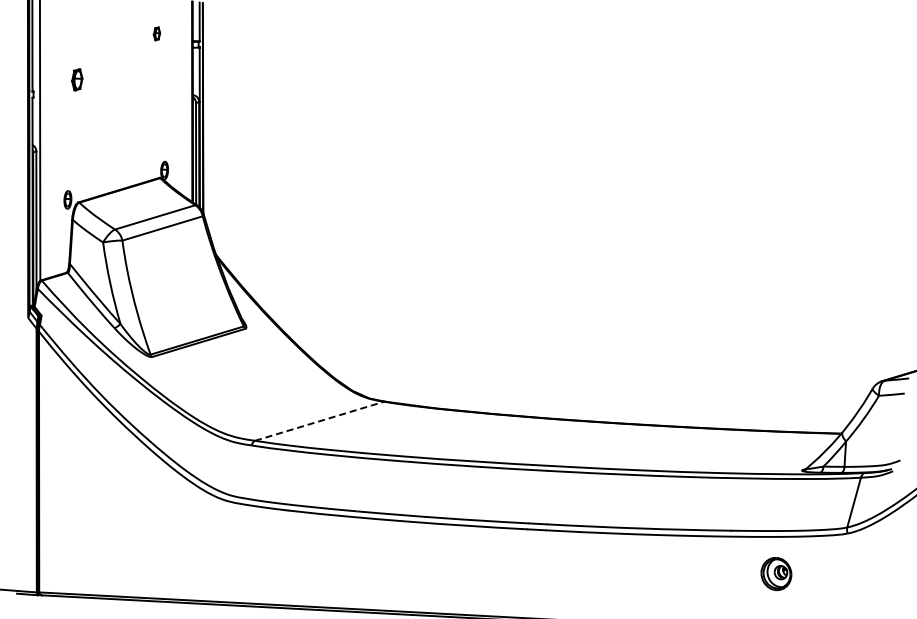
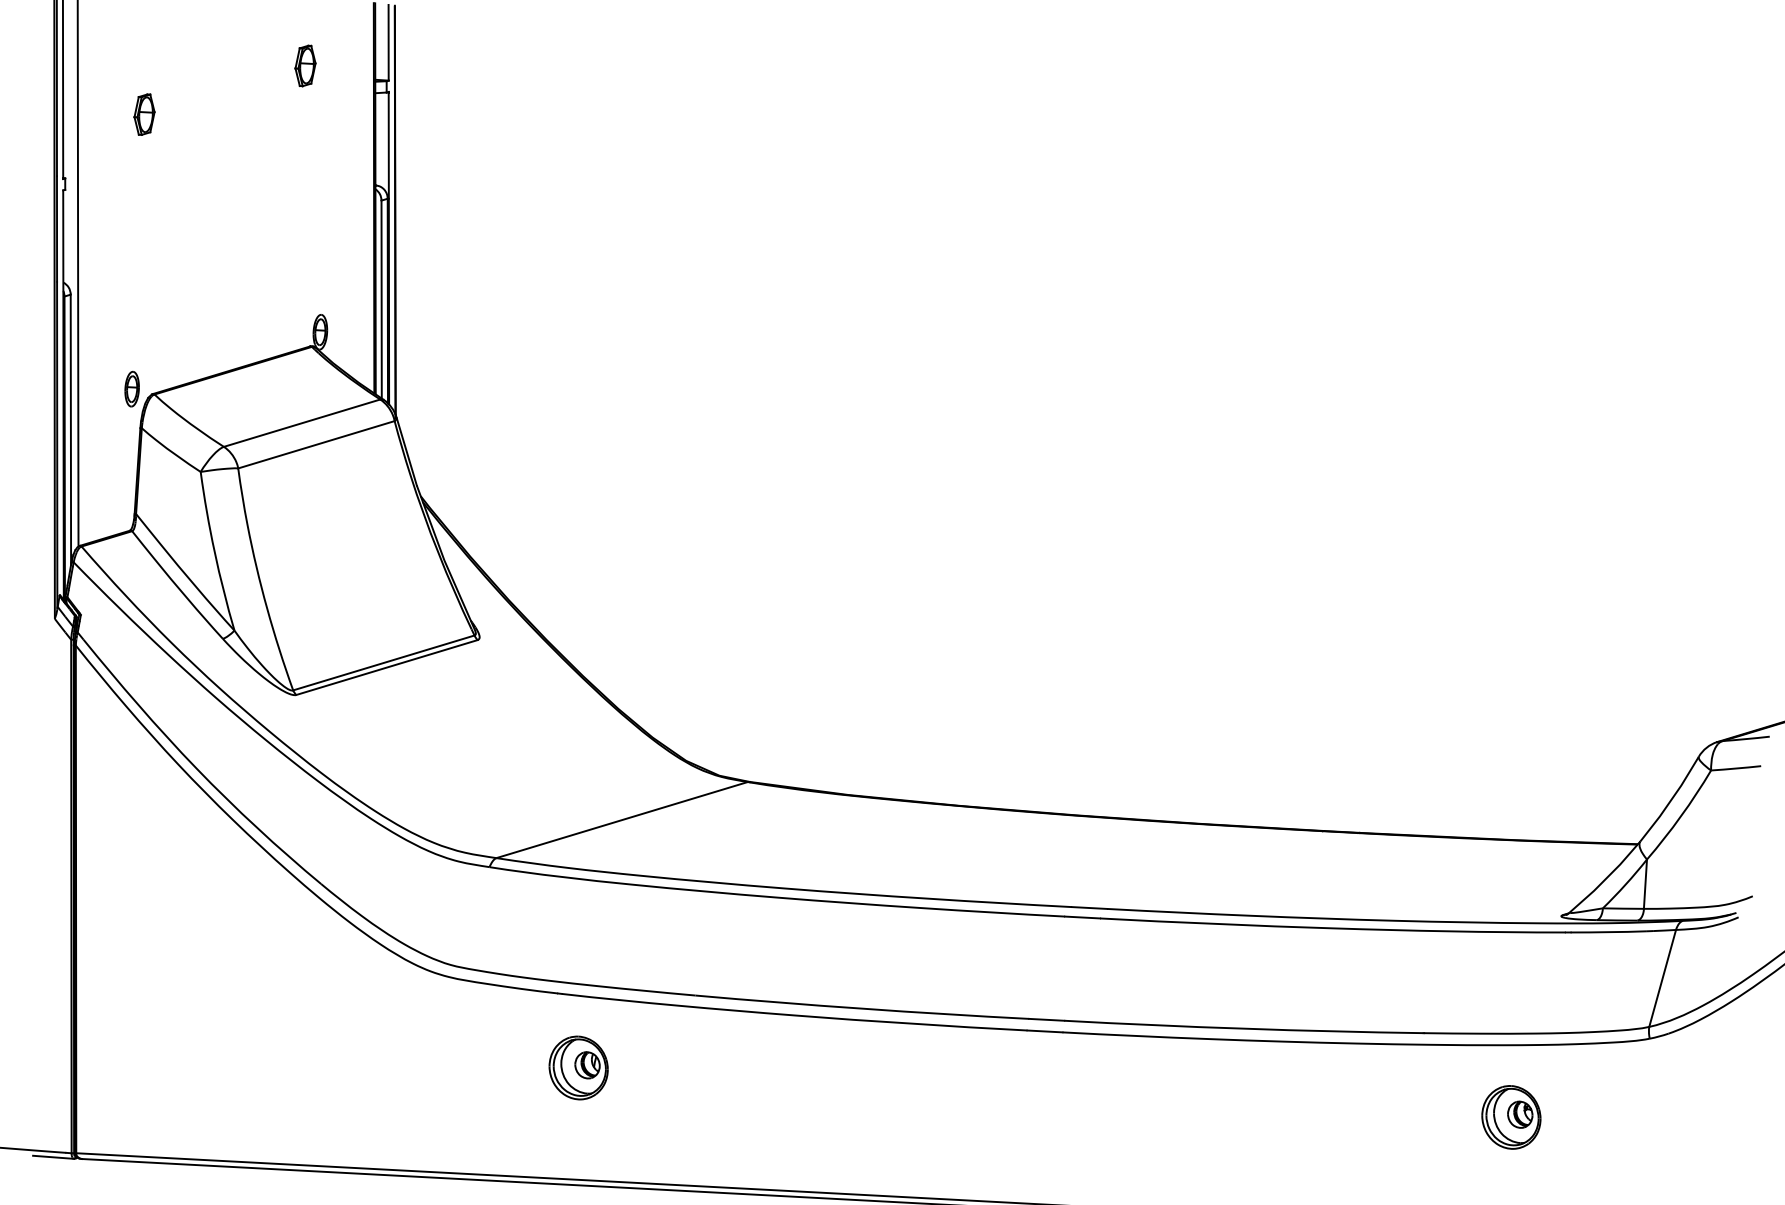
part: (156, 33) -> (304, 65), size x1.67
part: (77, 79) -> (144, 113), moved
line: (320, 421) -> (623, 820), dashed -> solid
part: (297, 548) -> (579, 1067), added

